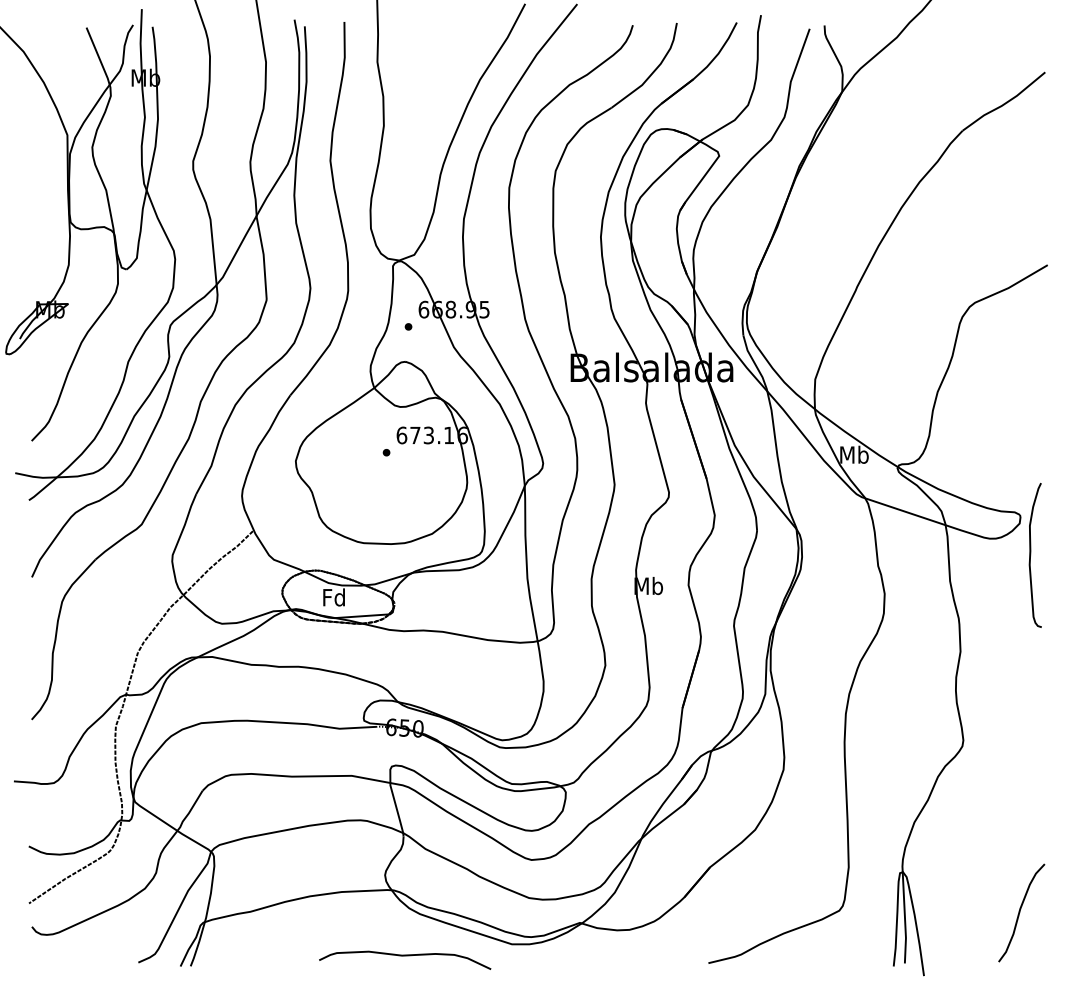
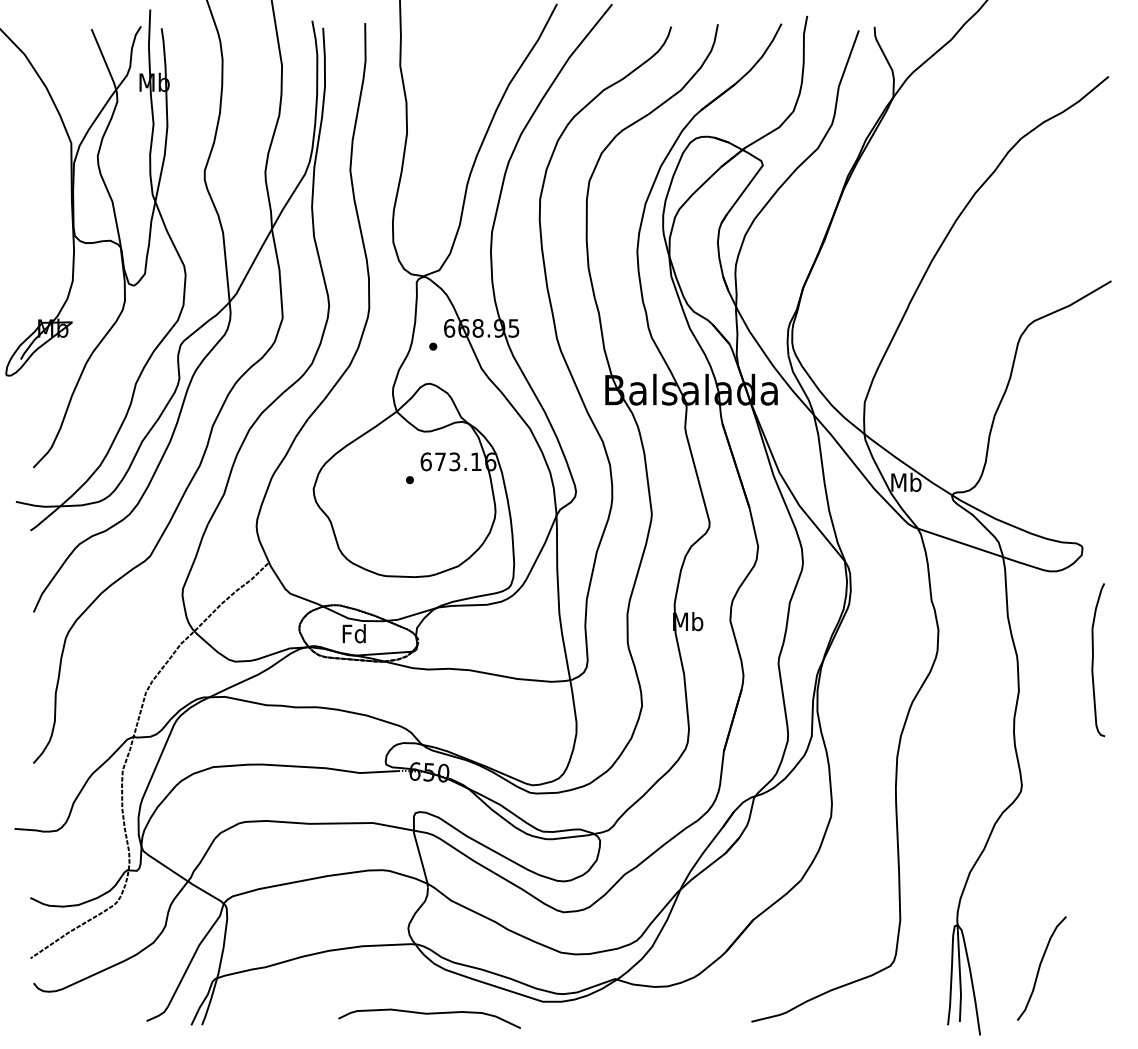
curve: (1030, 555) -> (1093, 660), moved
curve: (1020, 912) -> (1040, 968), moved

